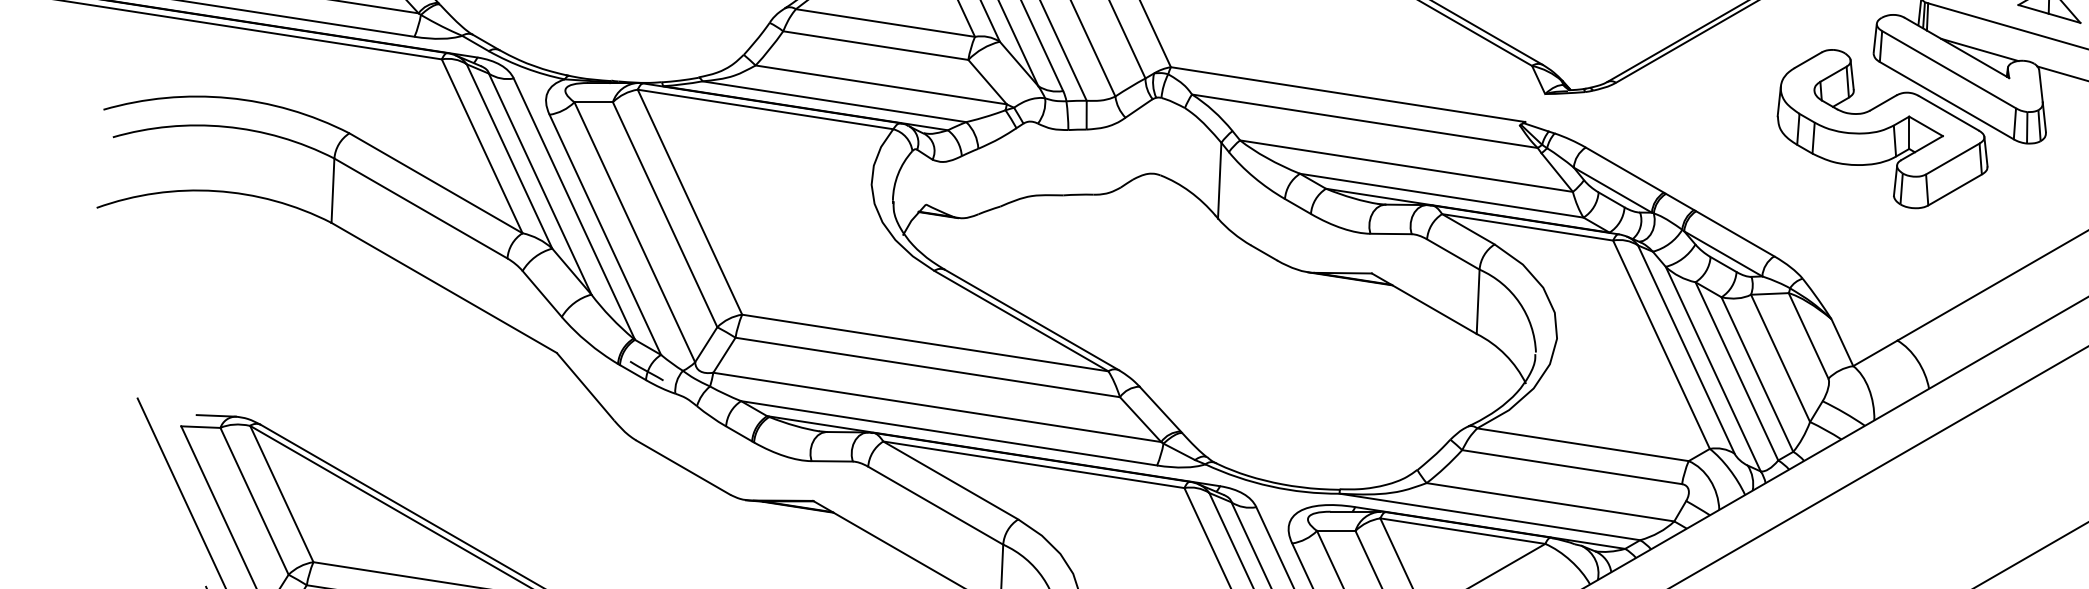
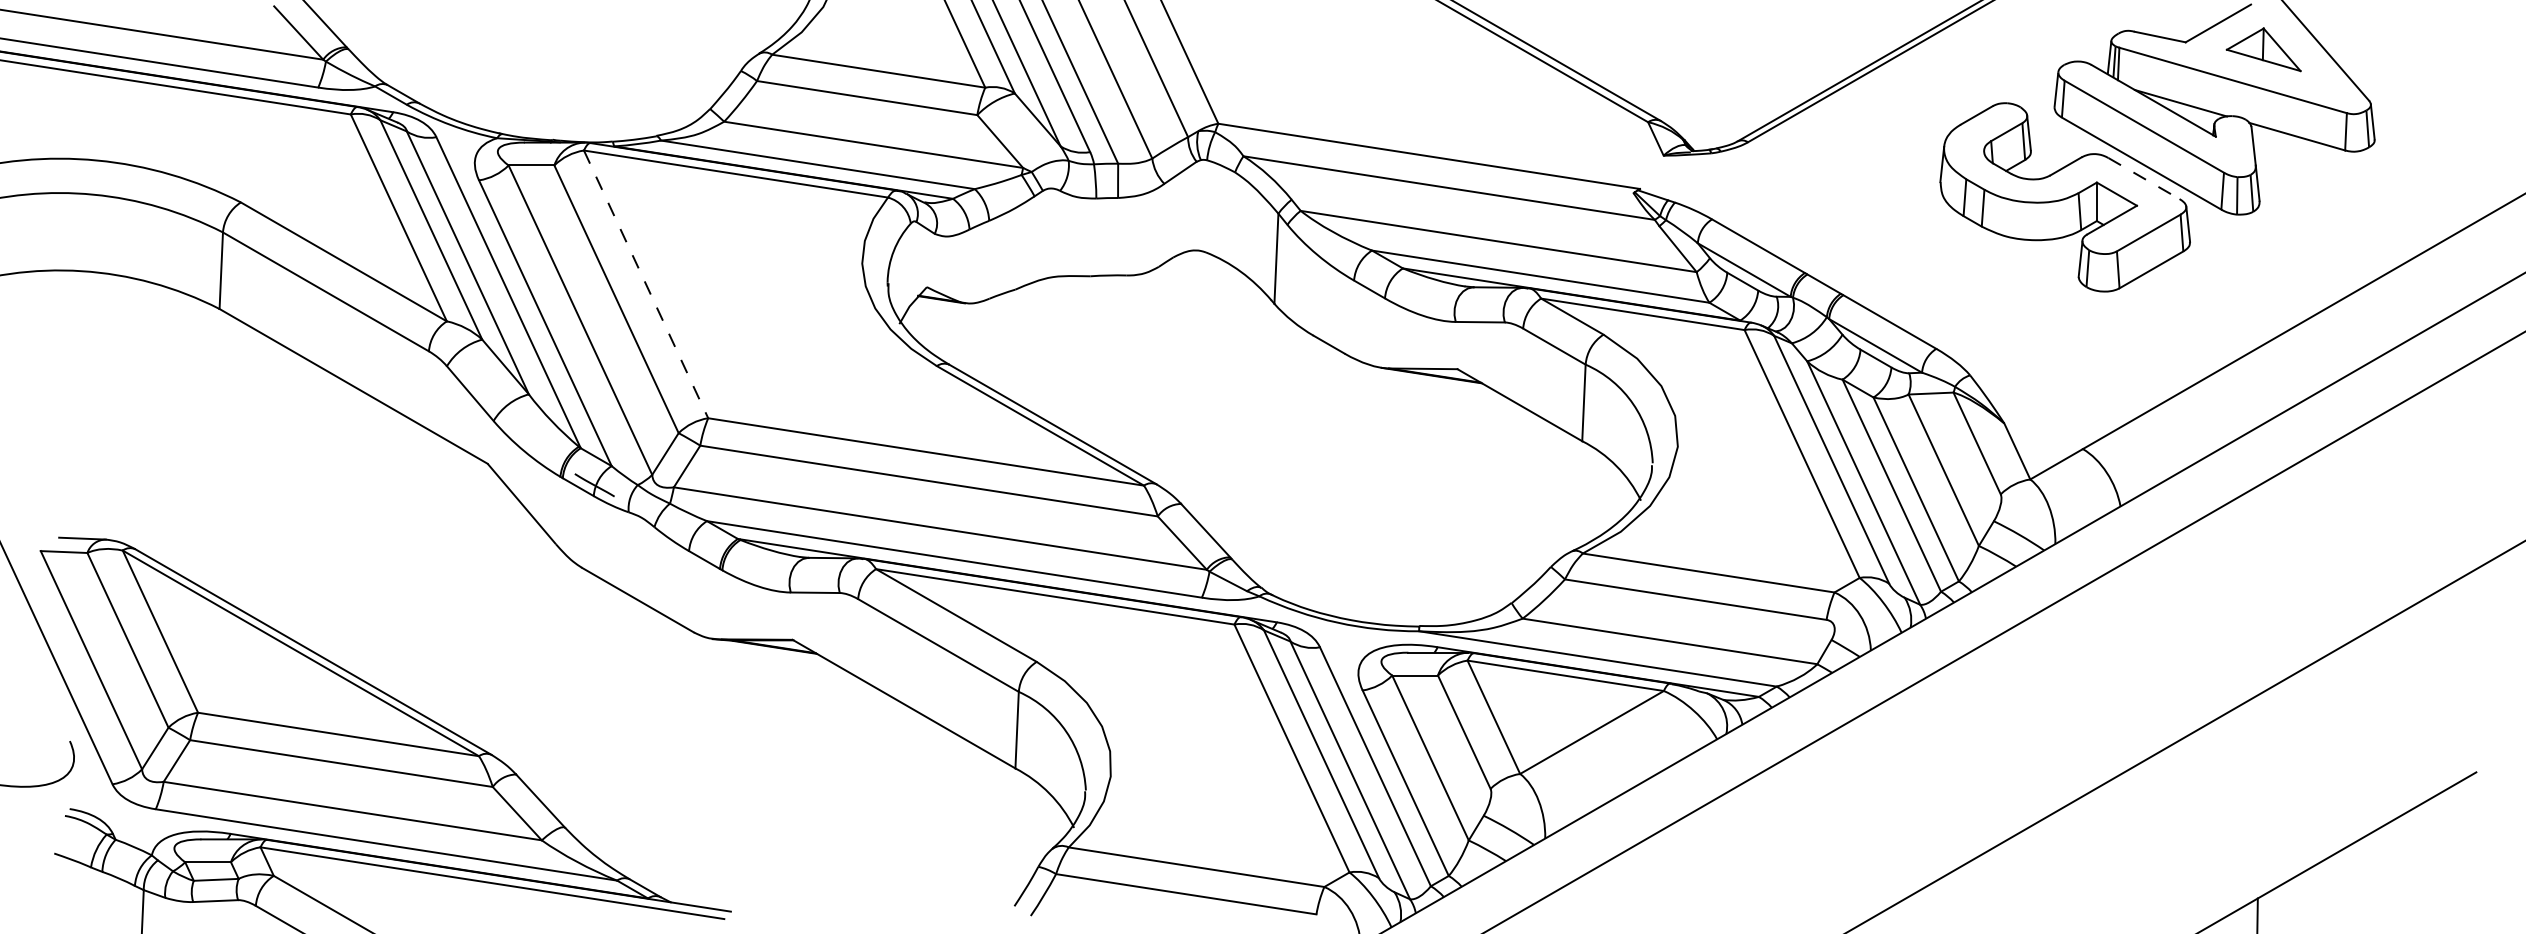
line: (1949, 113) -> (2144, 178), solid -> dashed
line: (690, 202) -> (646, 284), solid -> dashed

